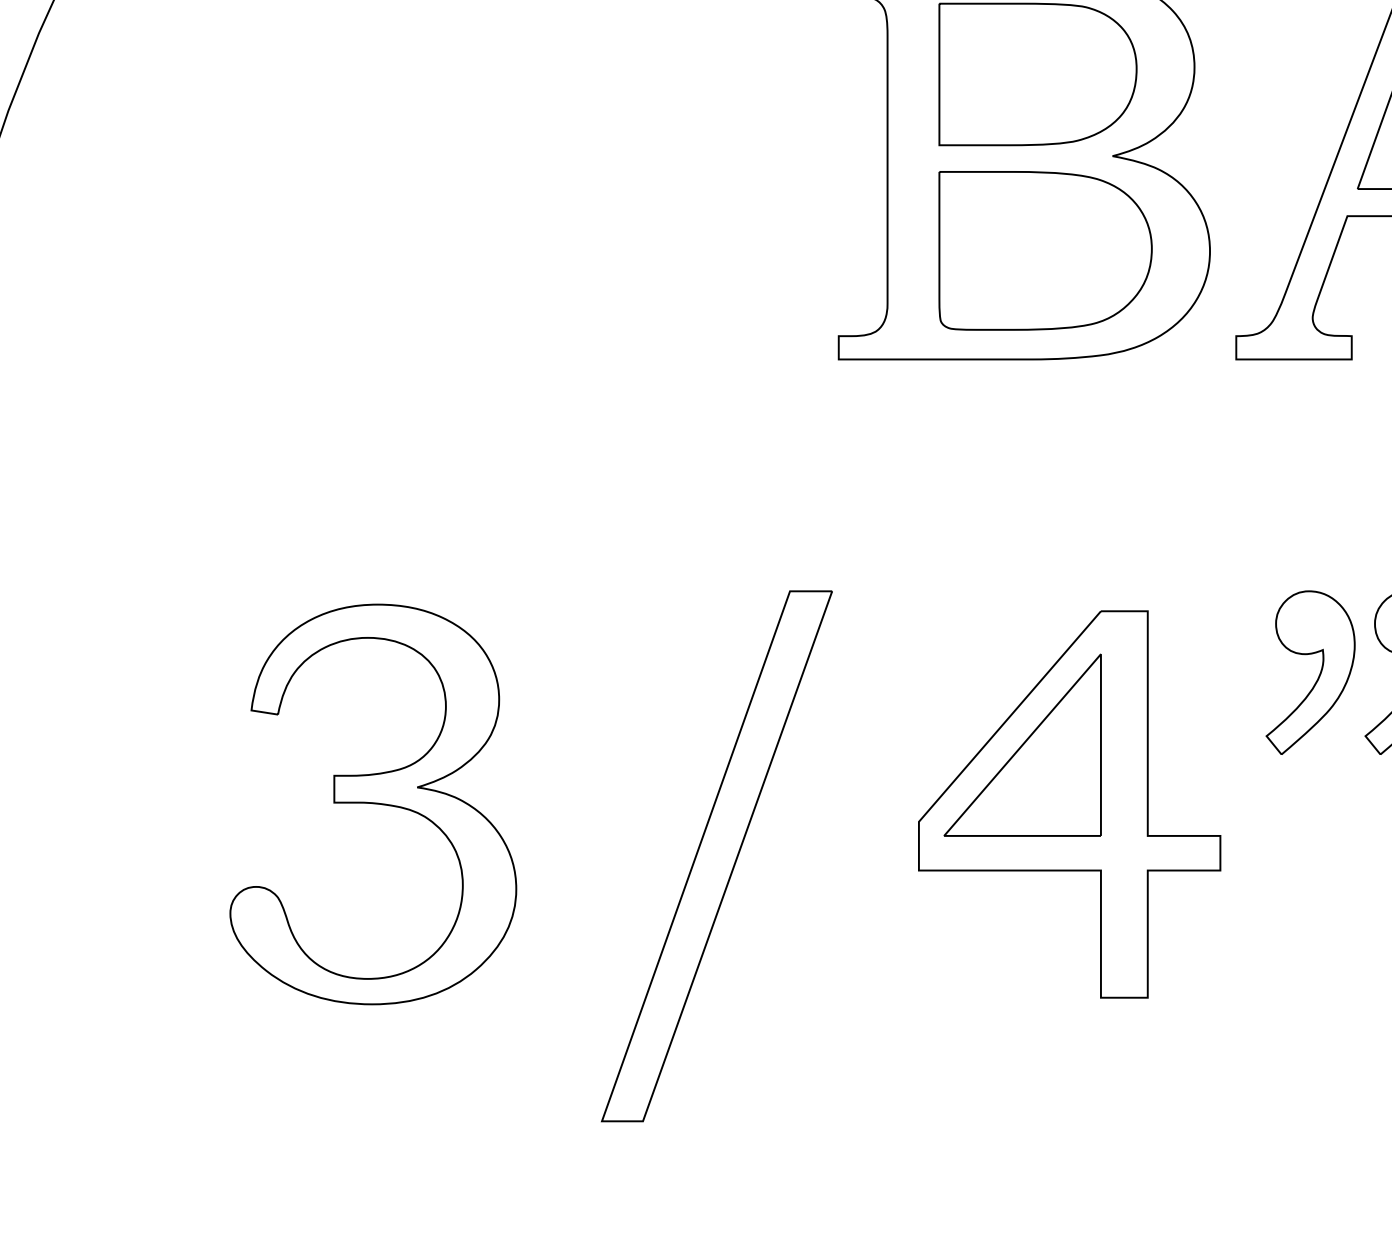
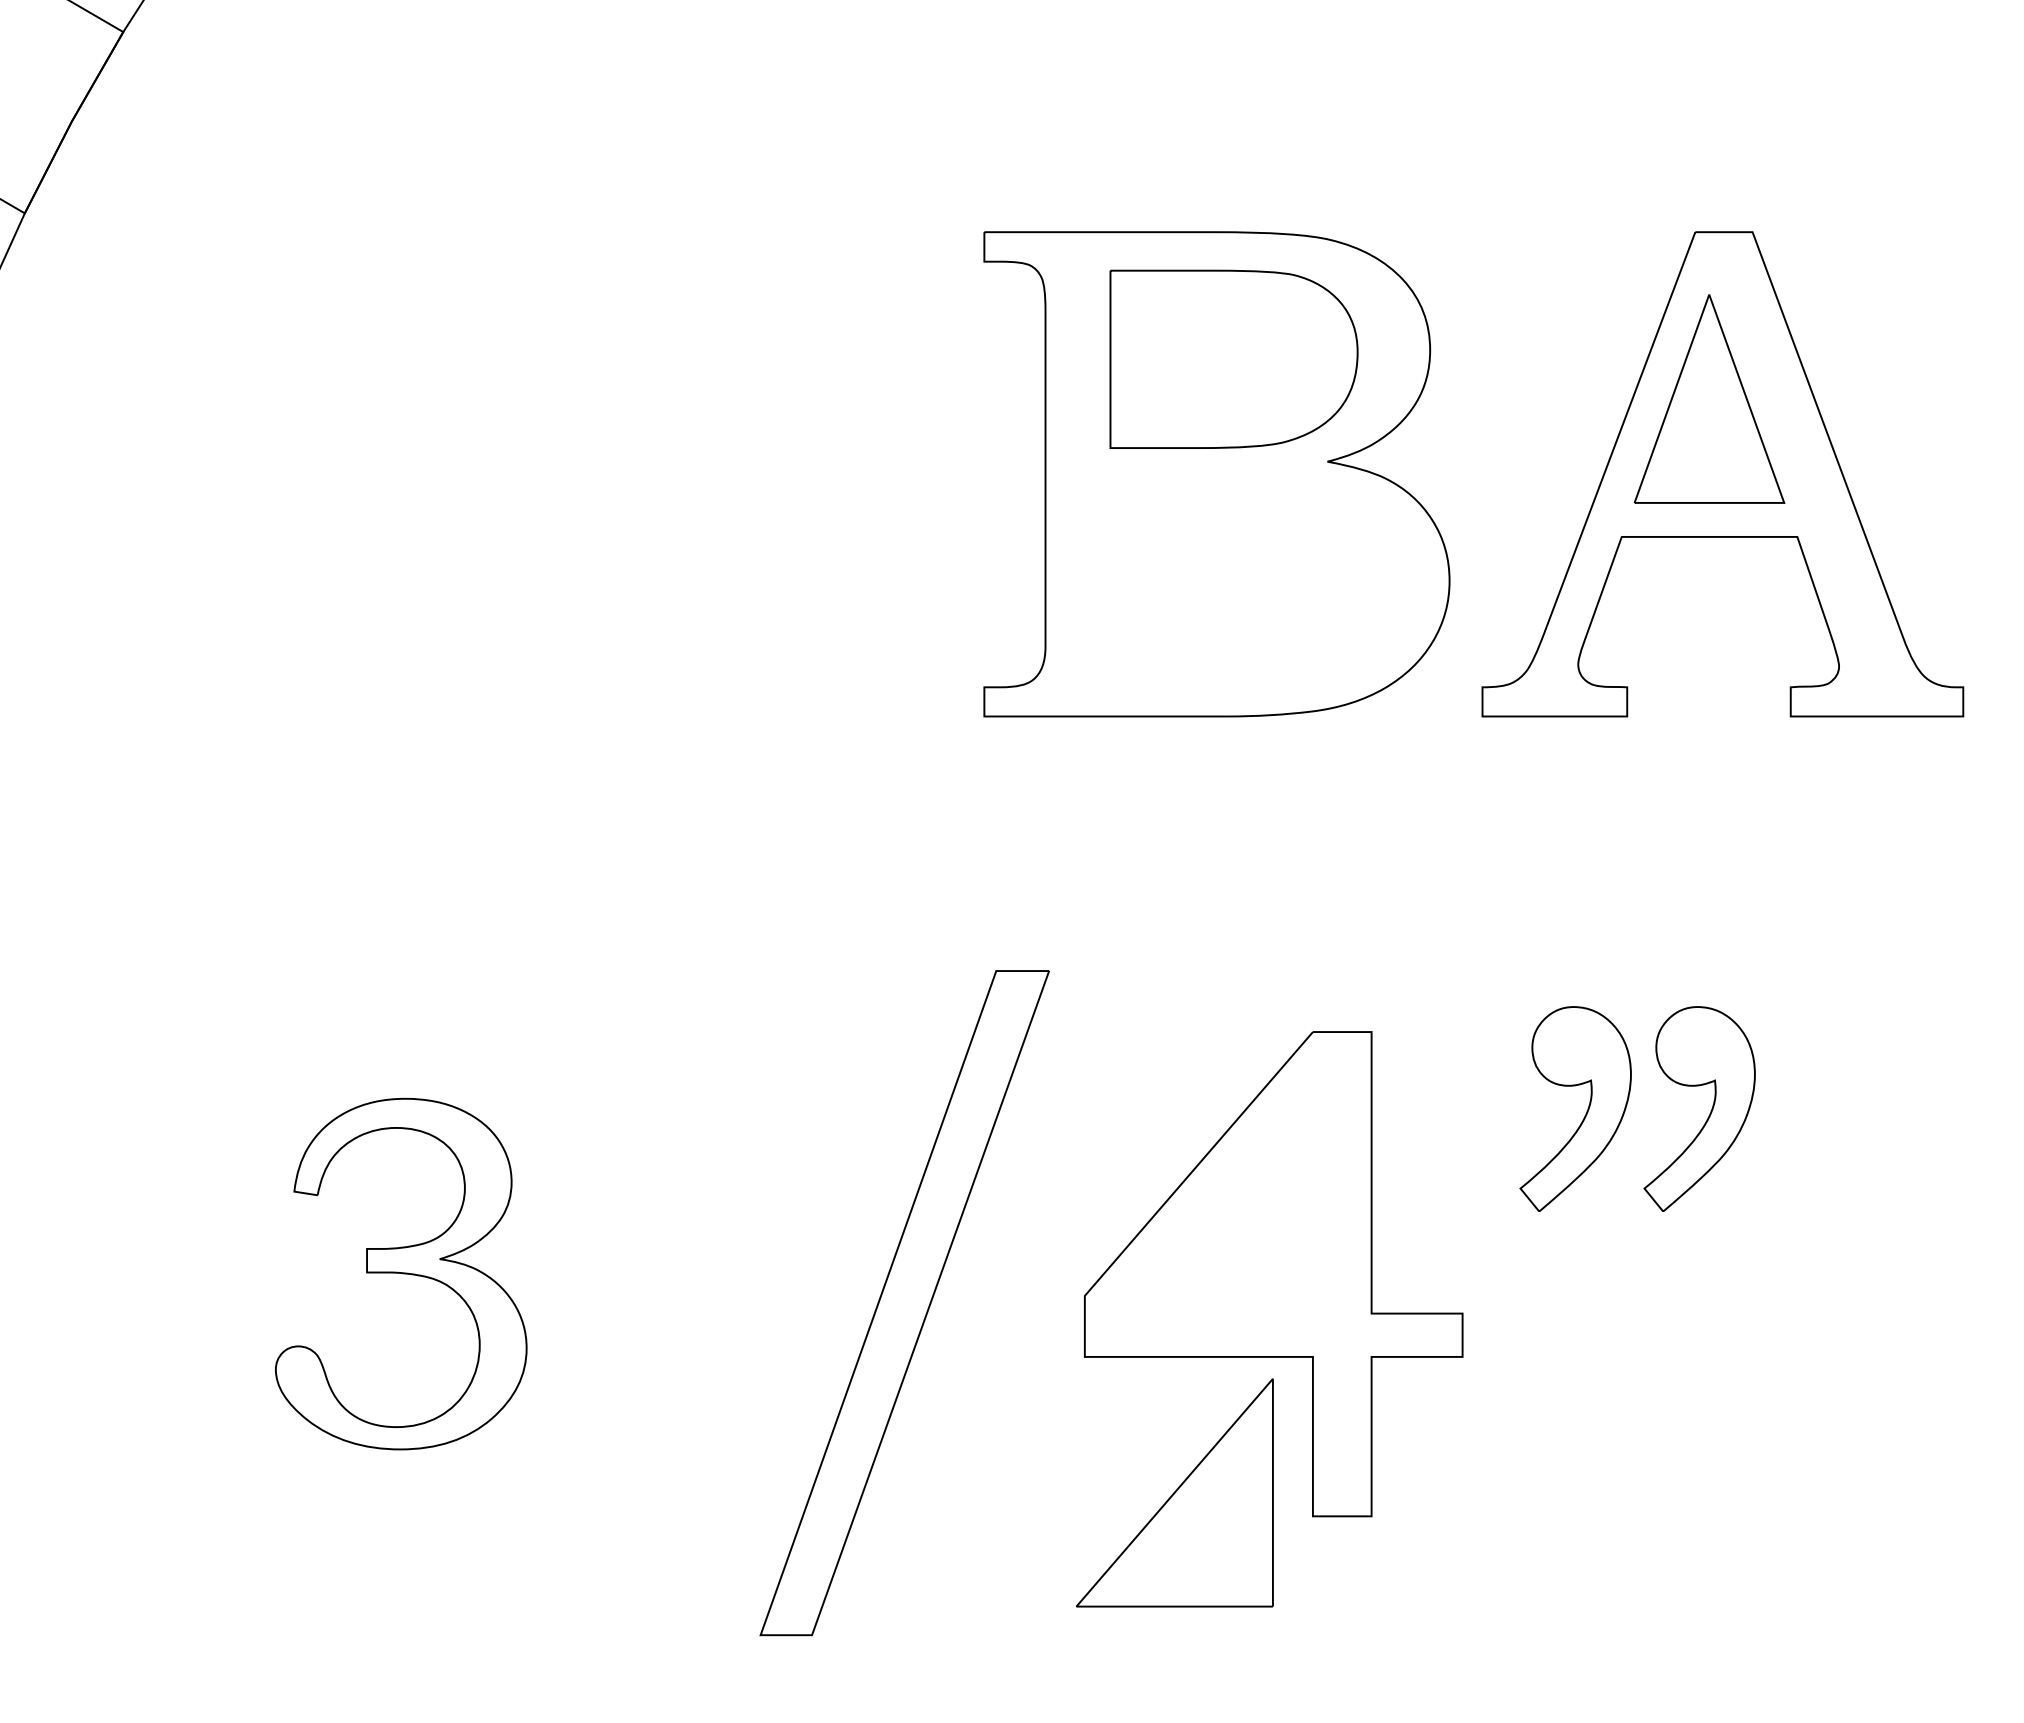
part: (1045, 250) -> (1243, 580), removed
part: (1022, 744) -> (1174, 1492), moved
part: (373, 803) -> (401, 1273), size x0.7
part: (716, 856) -> (904, 1303), moved

